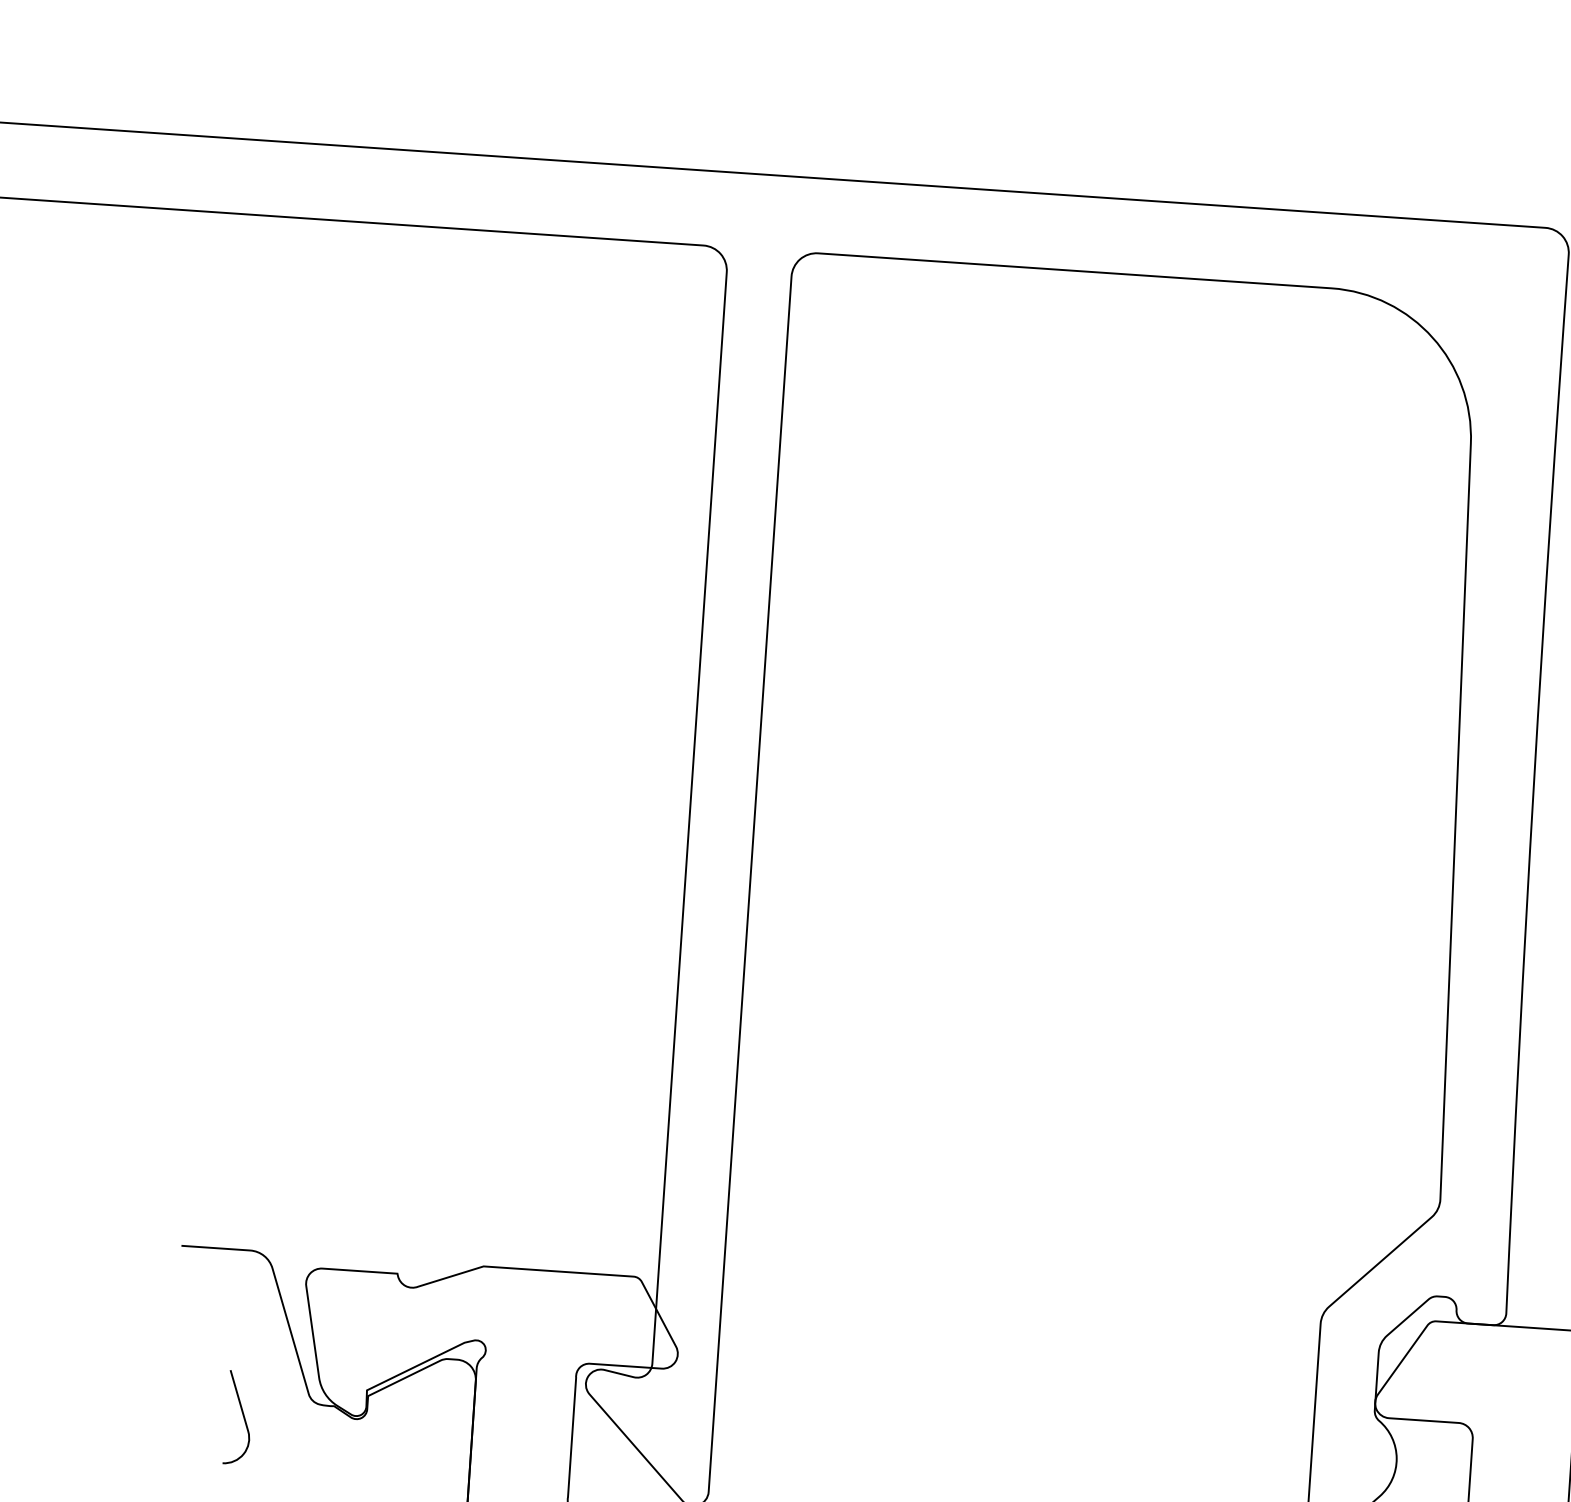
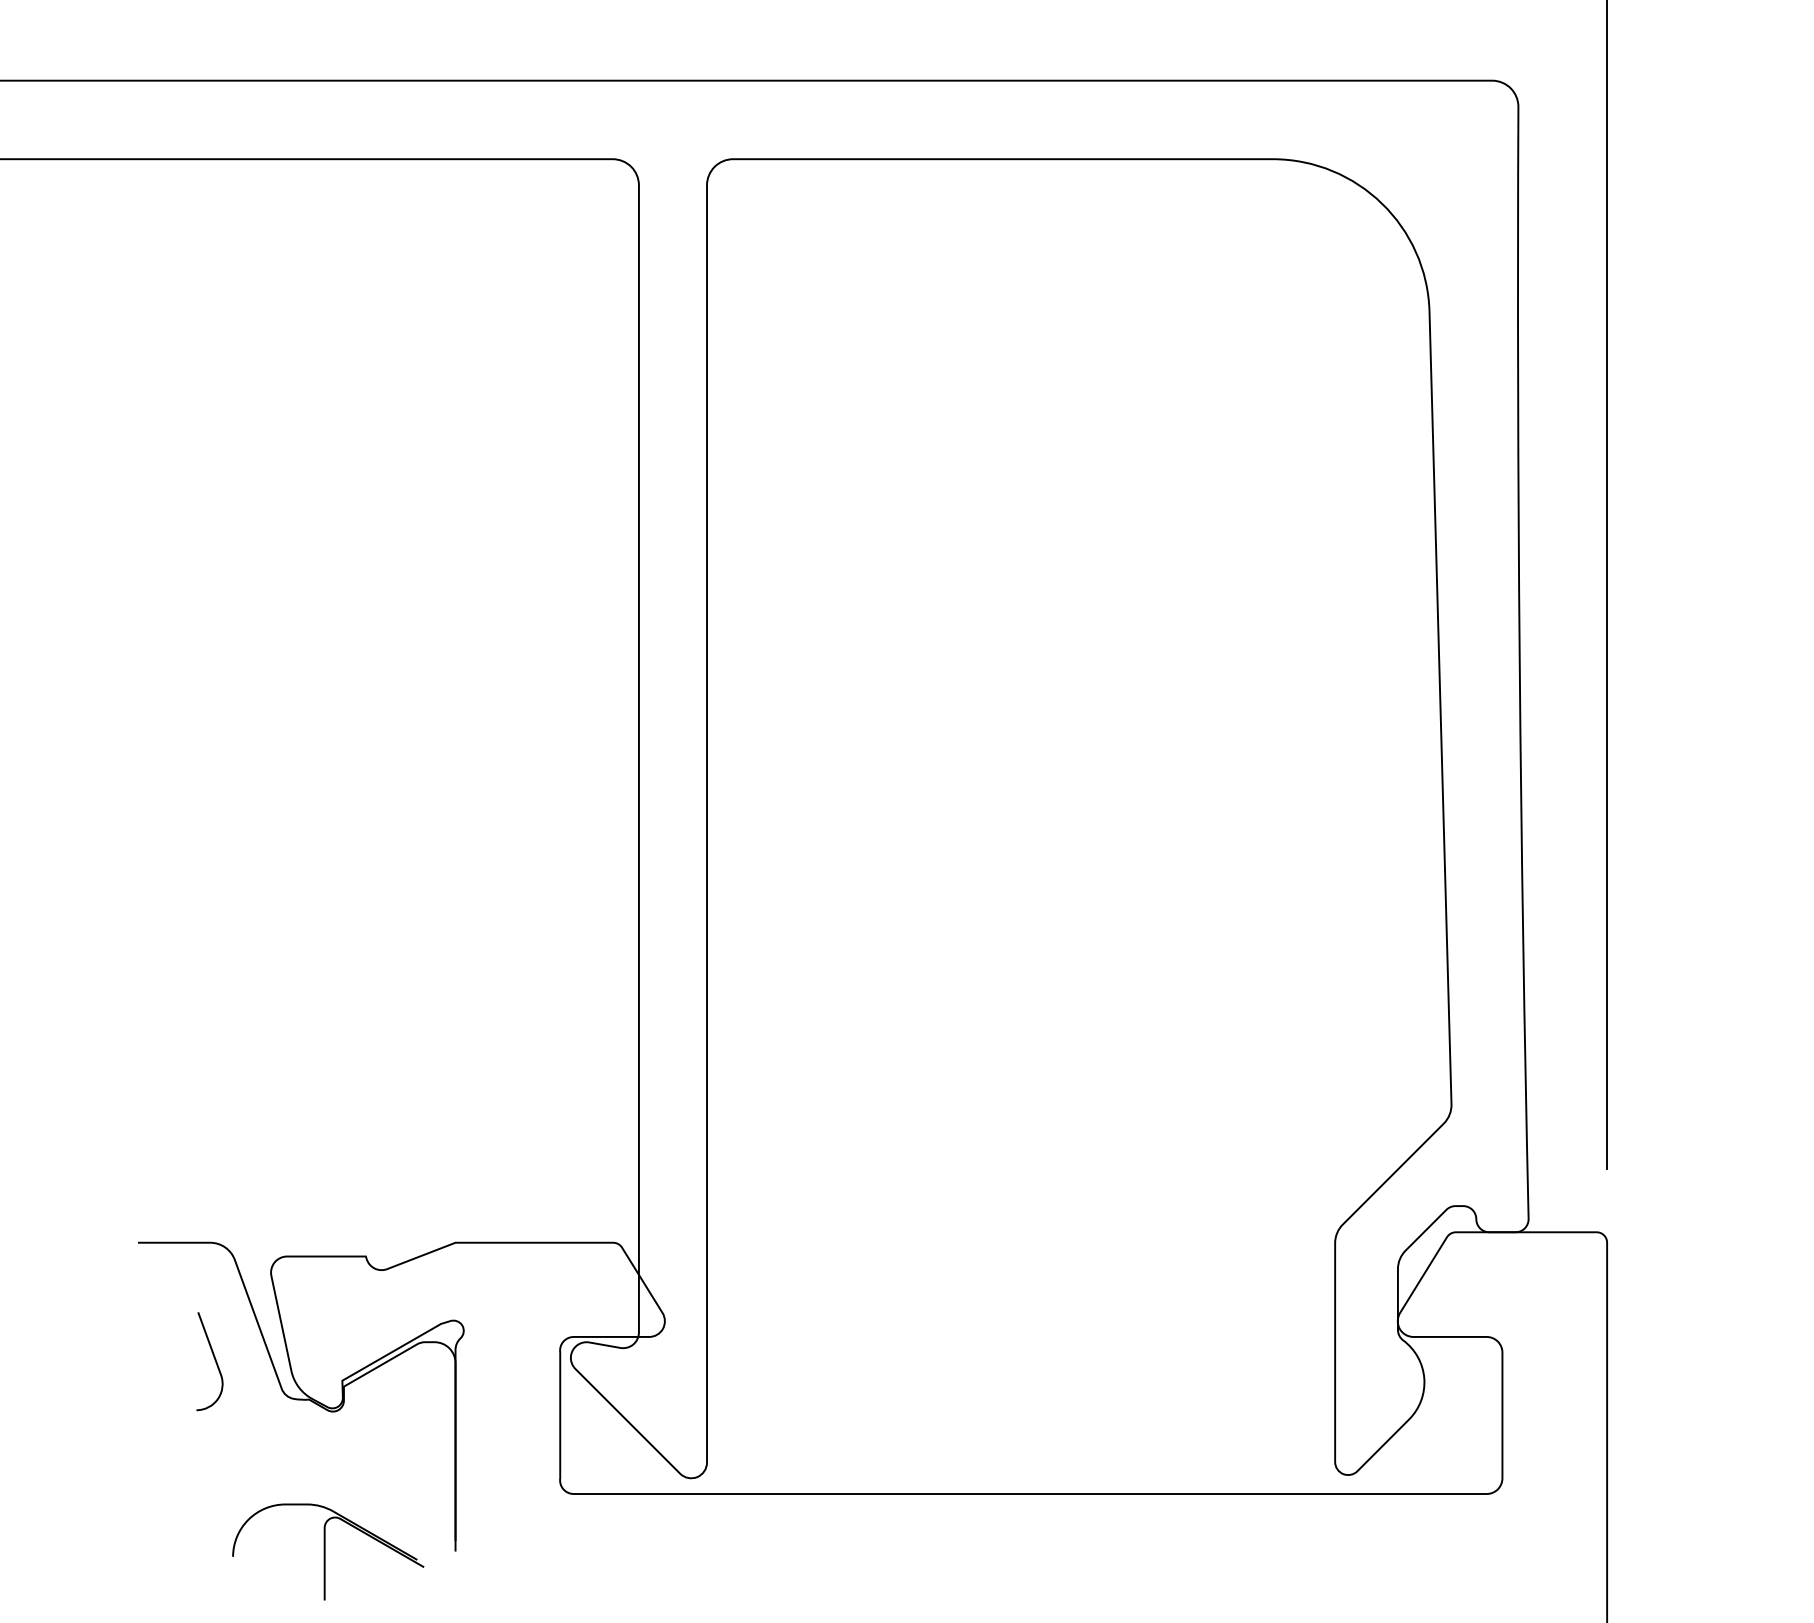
curve: (242, 1417) -> (214, 1360), moved

